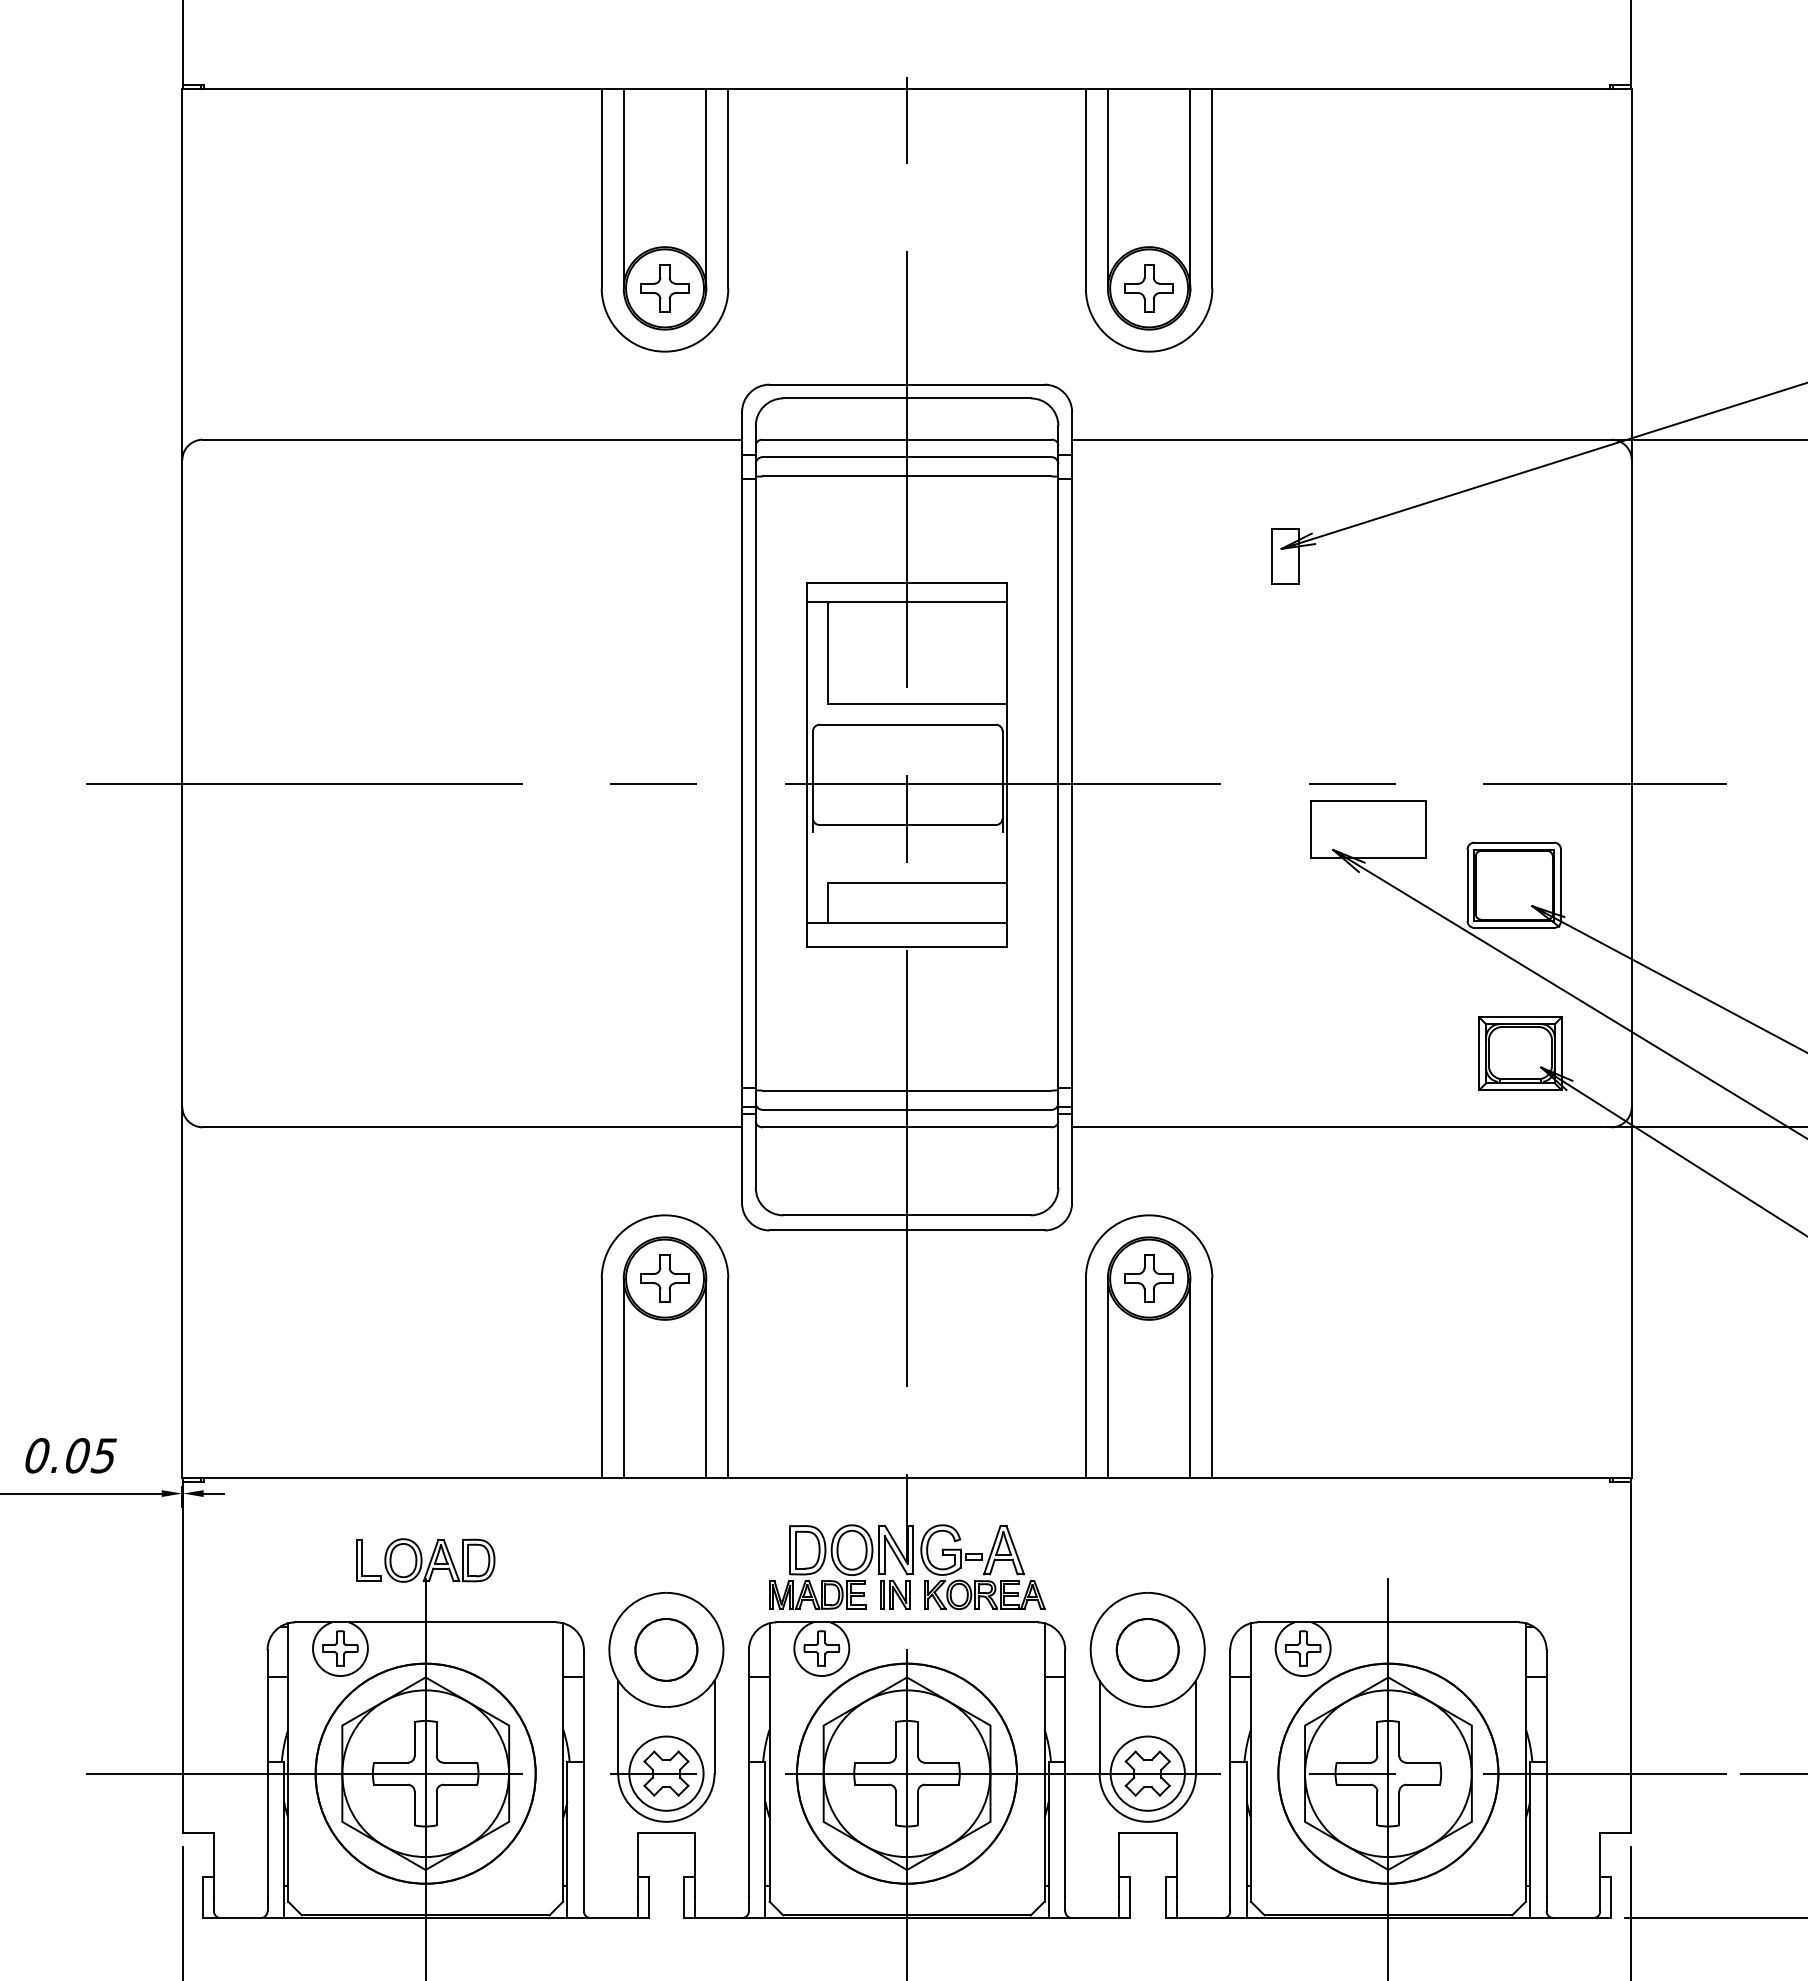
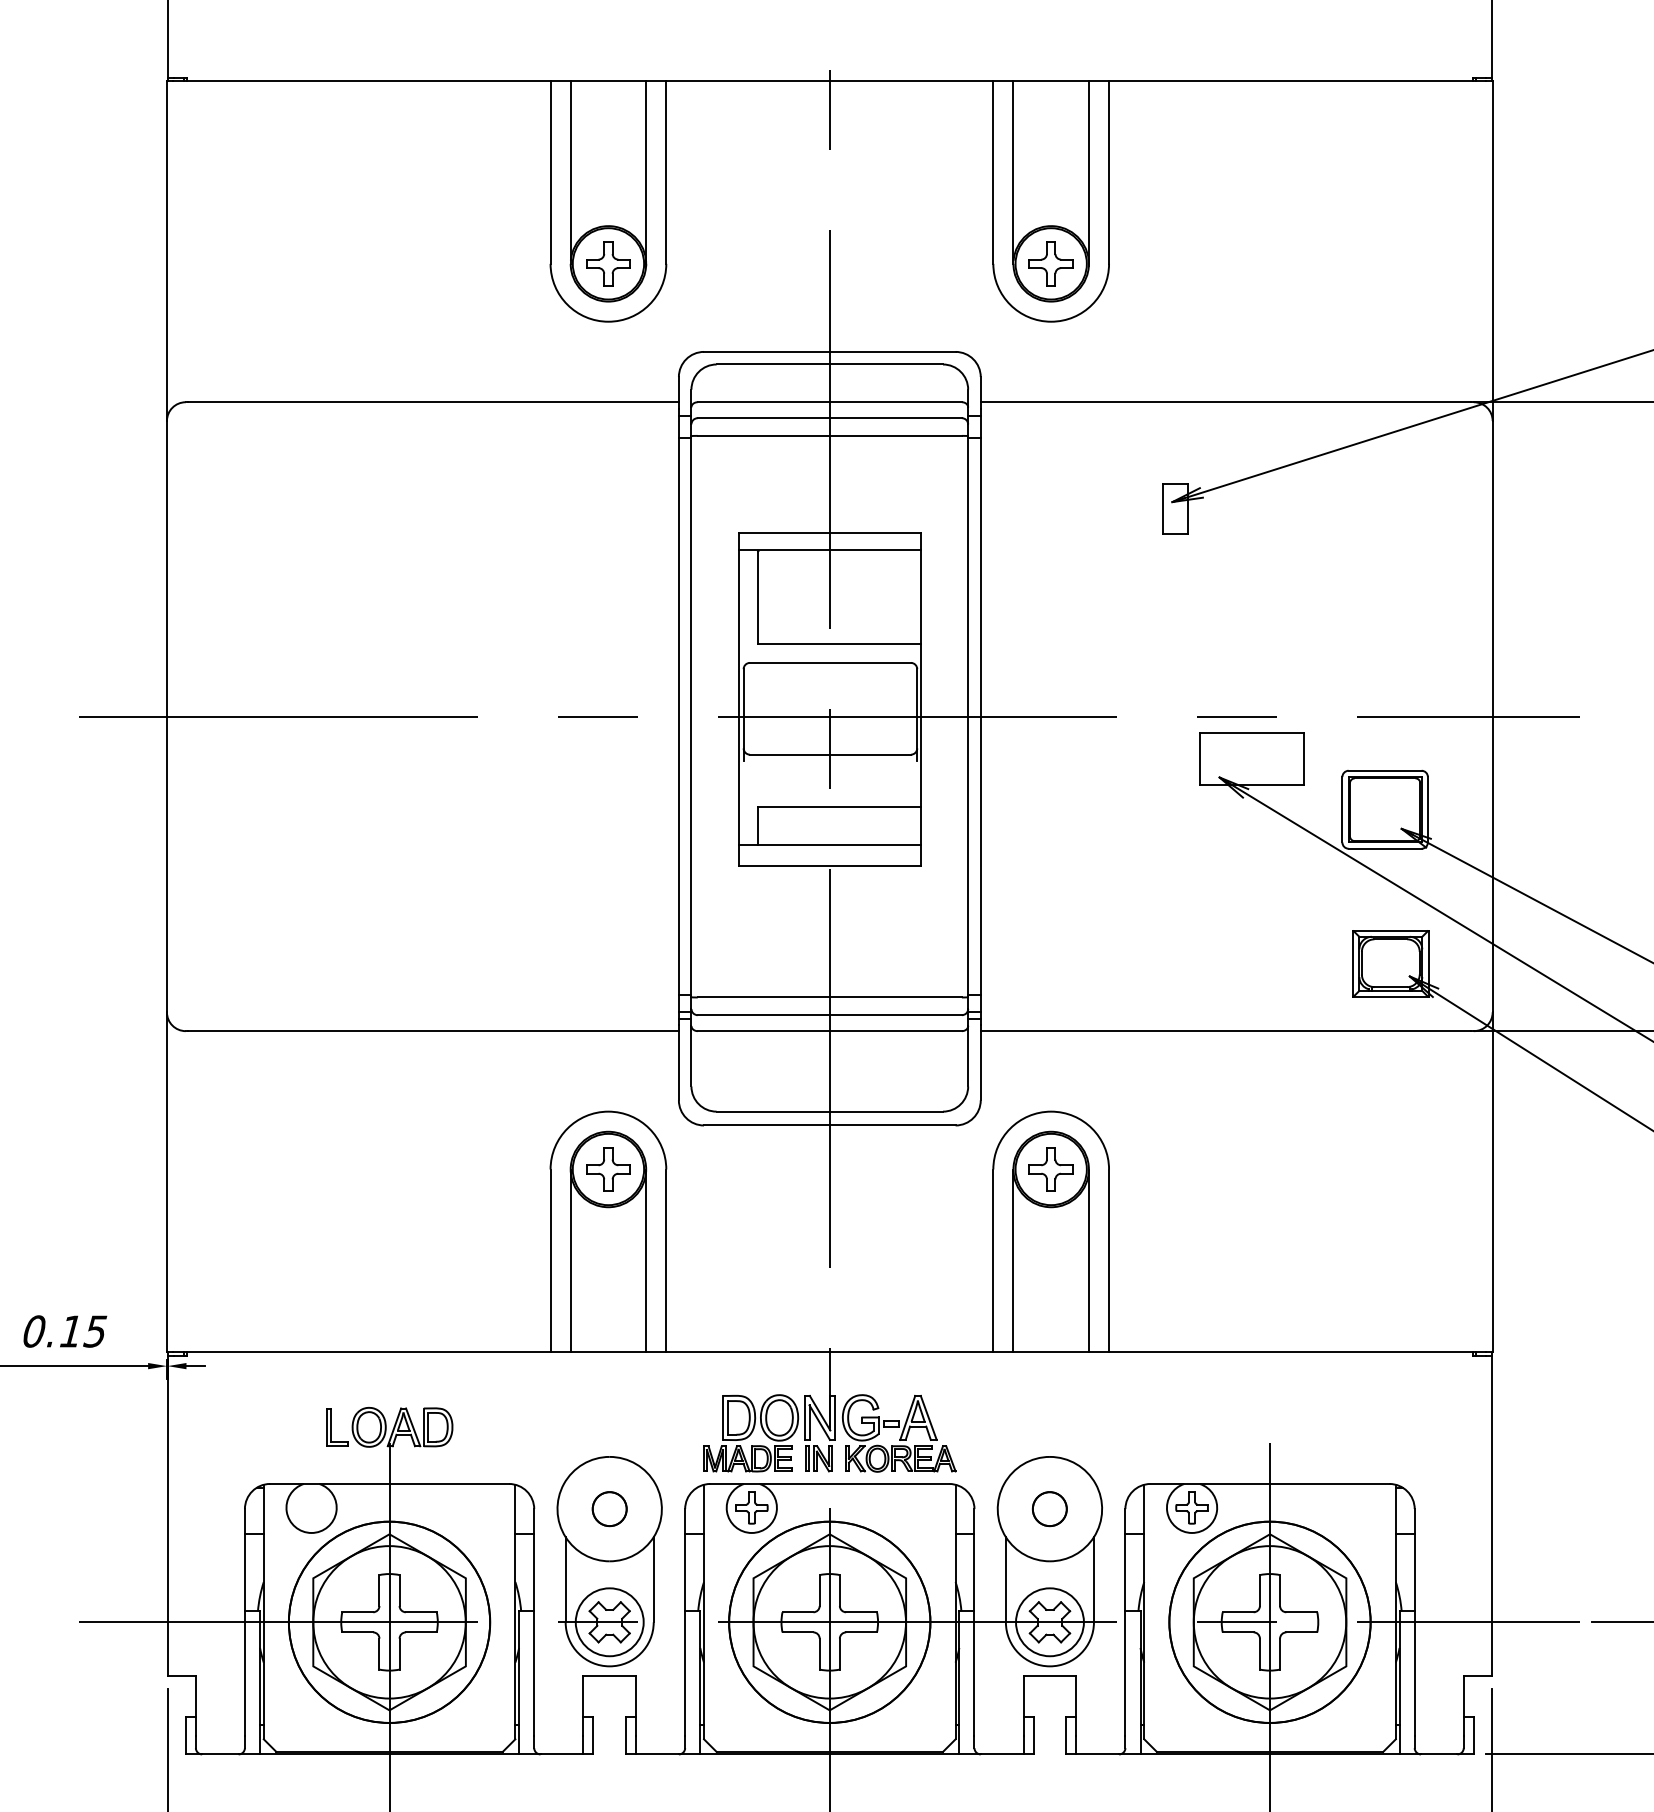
text: (77, 1455) -> (71, 1331), 0.05 -> 0.15
part: (340, 1648) -> (311, 1507), removed
part: (666, 1649) -> (609, 1508), size x0.6
part: (1147, 1649) -> (1049, 1508), size x0.6

